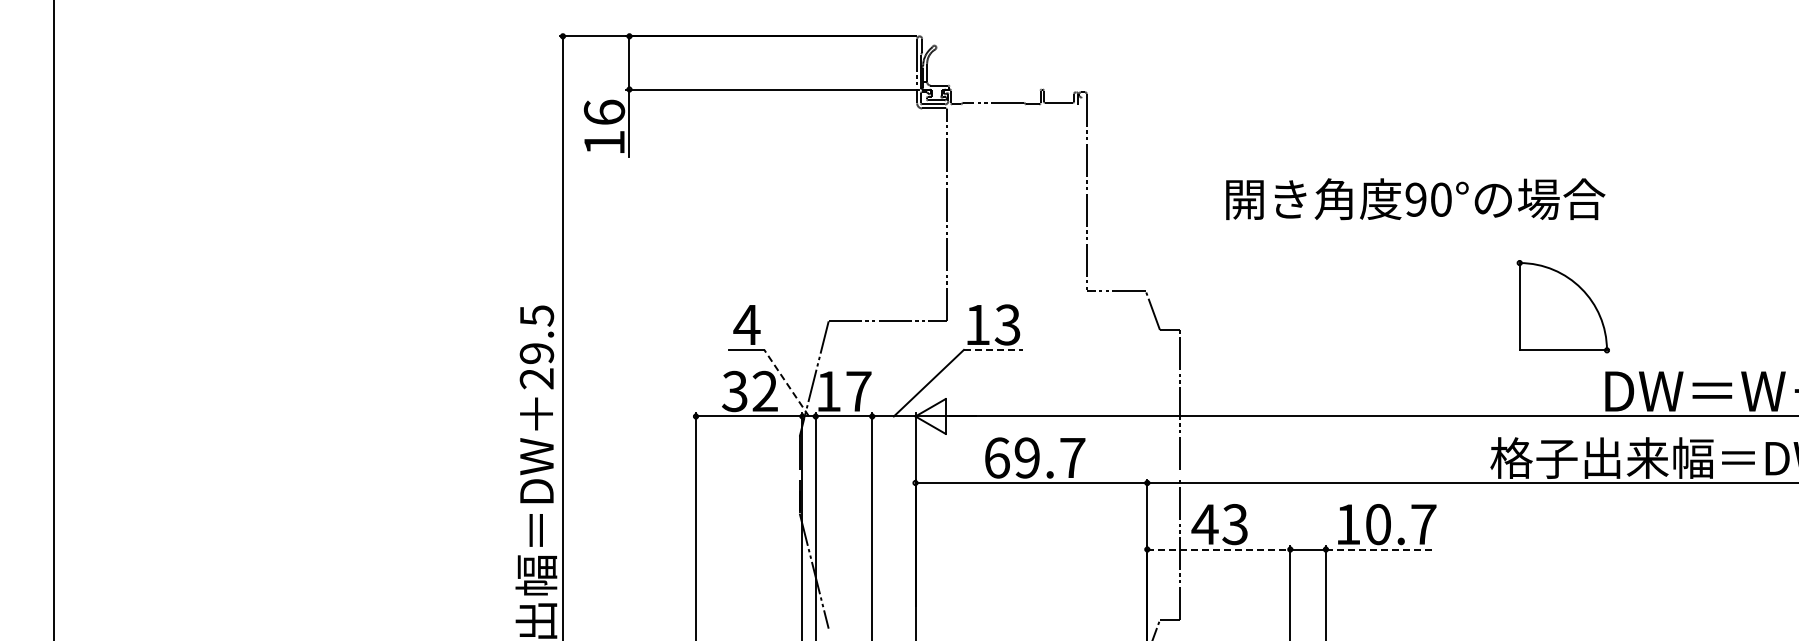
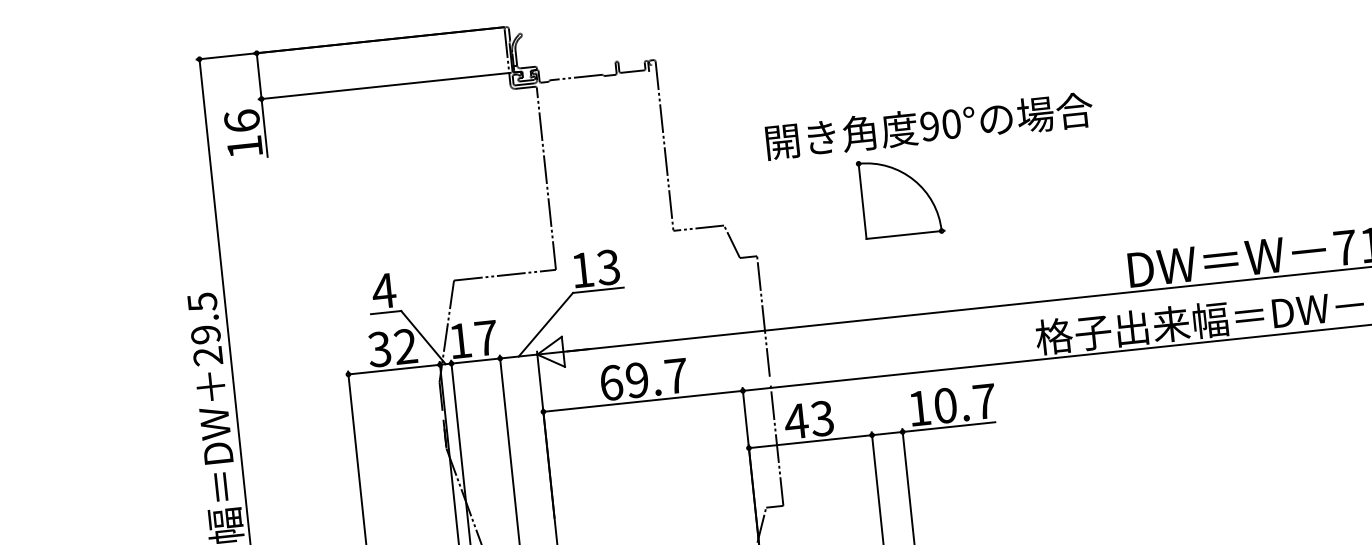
text: (1415, 199) -> (929, 126), moved
part: (1562, 306) -> (899, 197), moved
line: (993, 349) -> (598, 289), dashed -> solid
line: (786, 382) -> (423, 337), dashed -> solid
line: (1218, 549) -> (810, 441), dashed -> solid
line: (1379, 549) -> (948, 427), dashed -> solid

